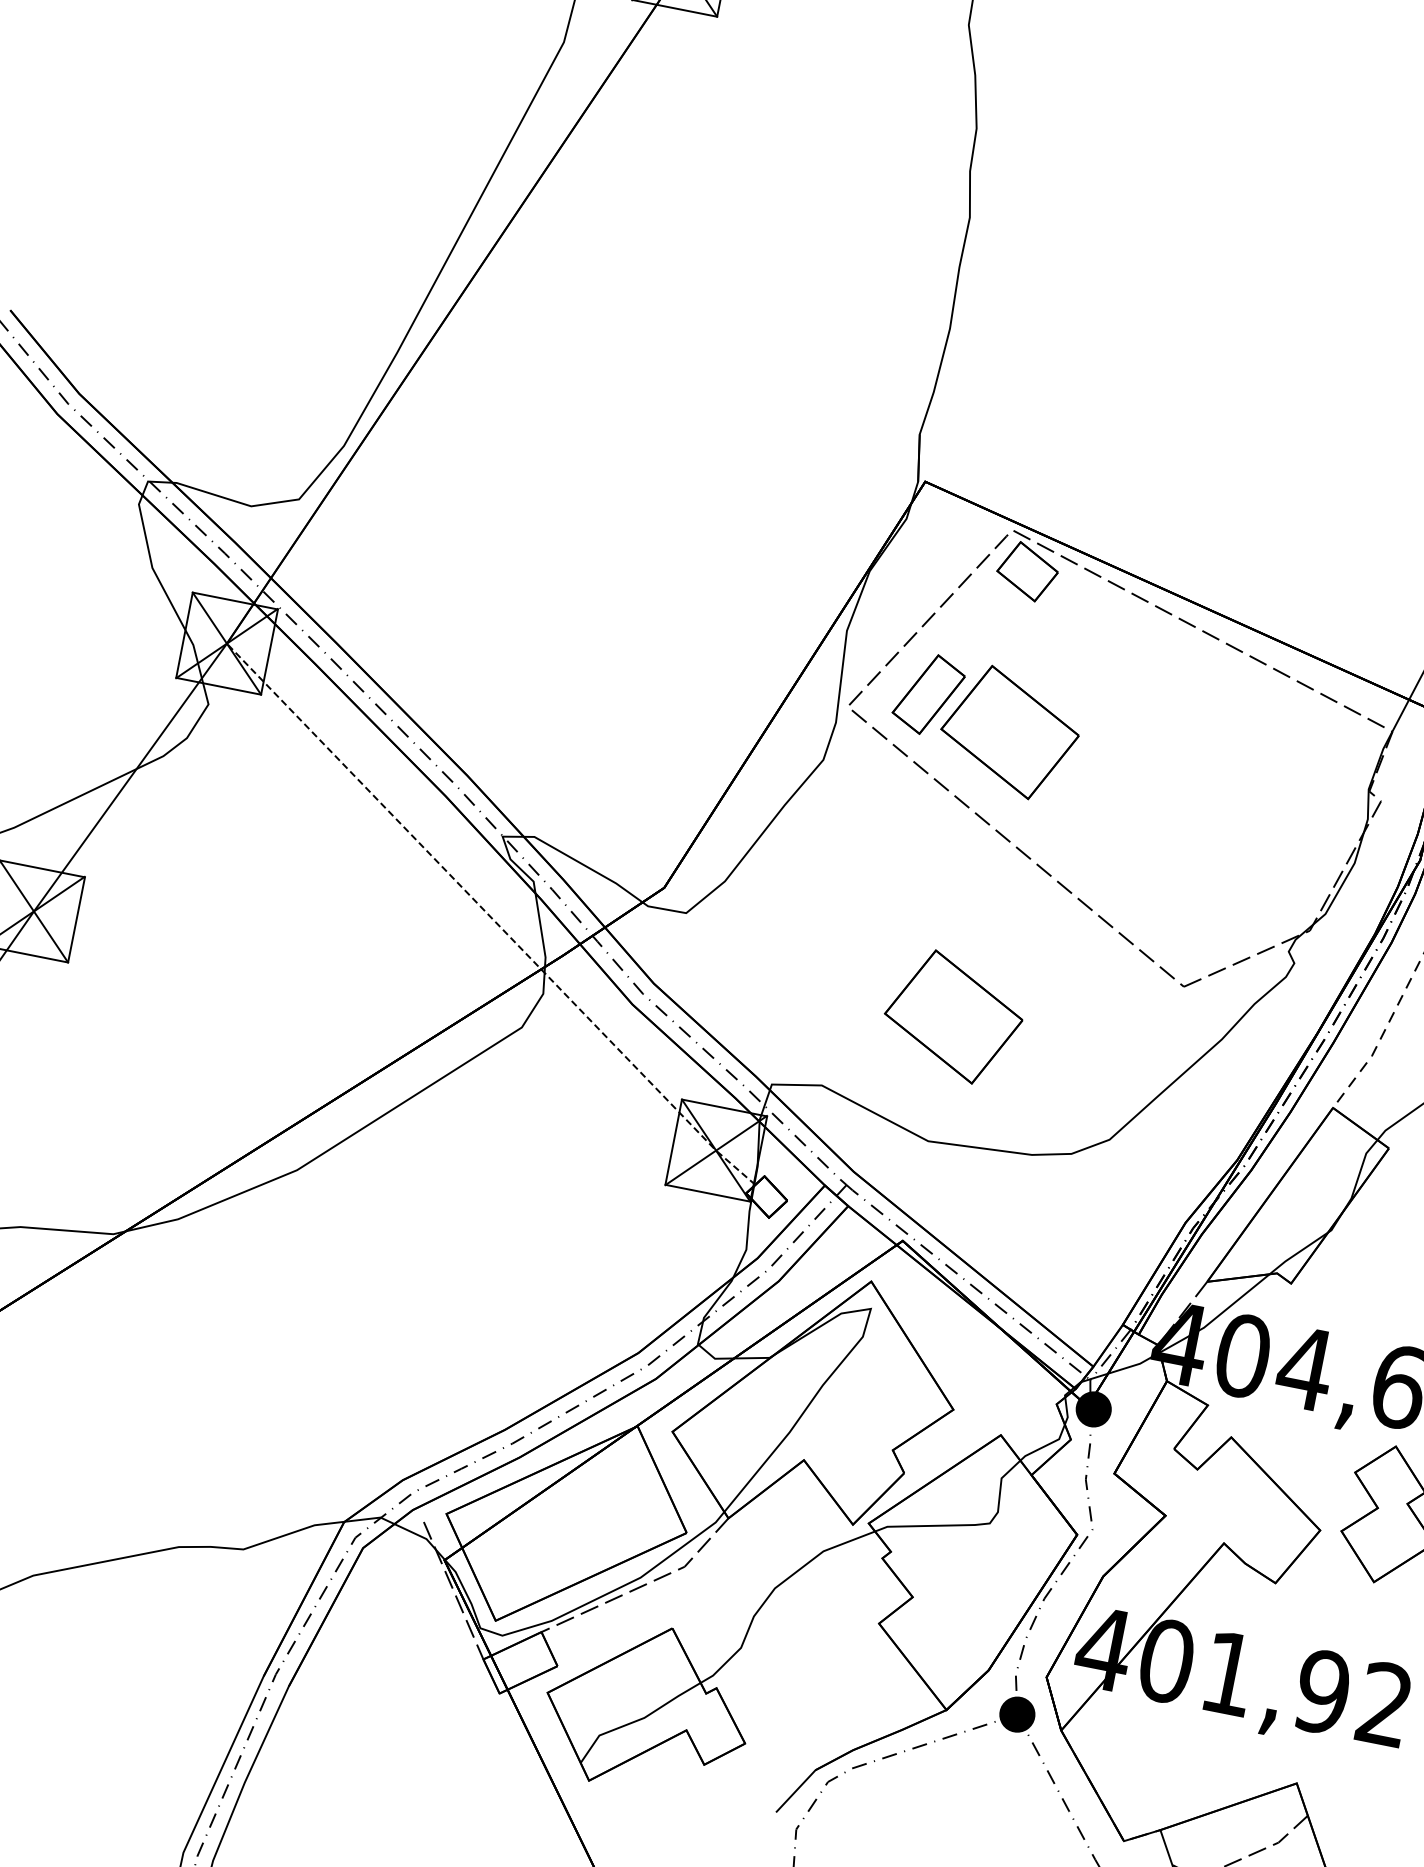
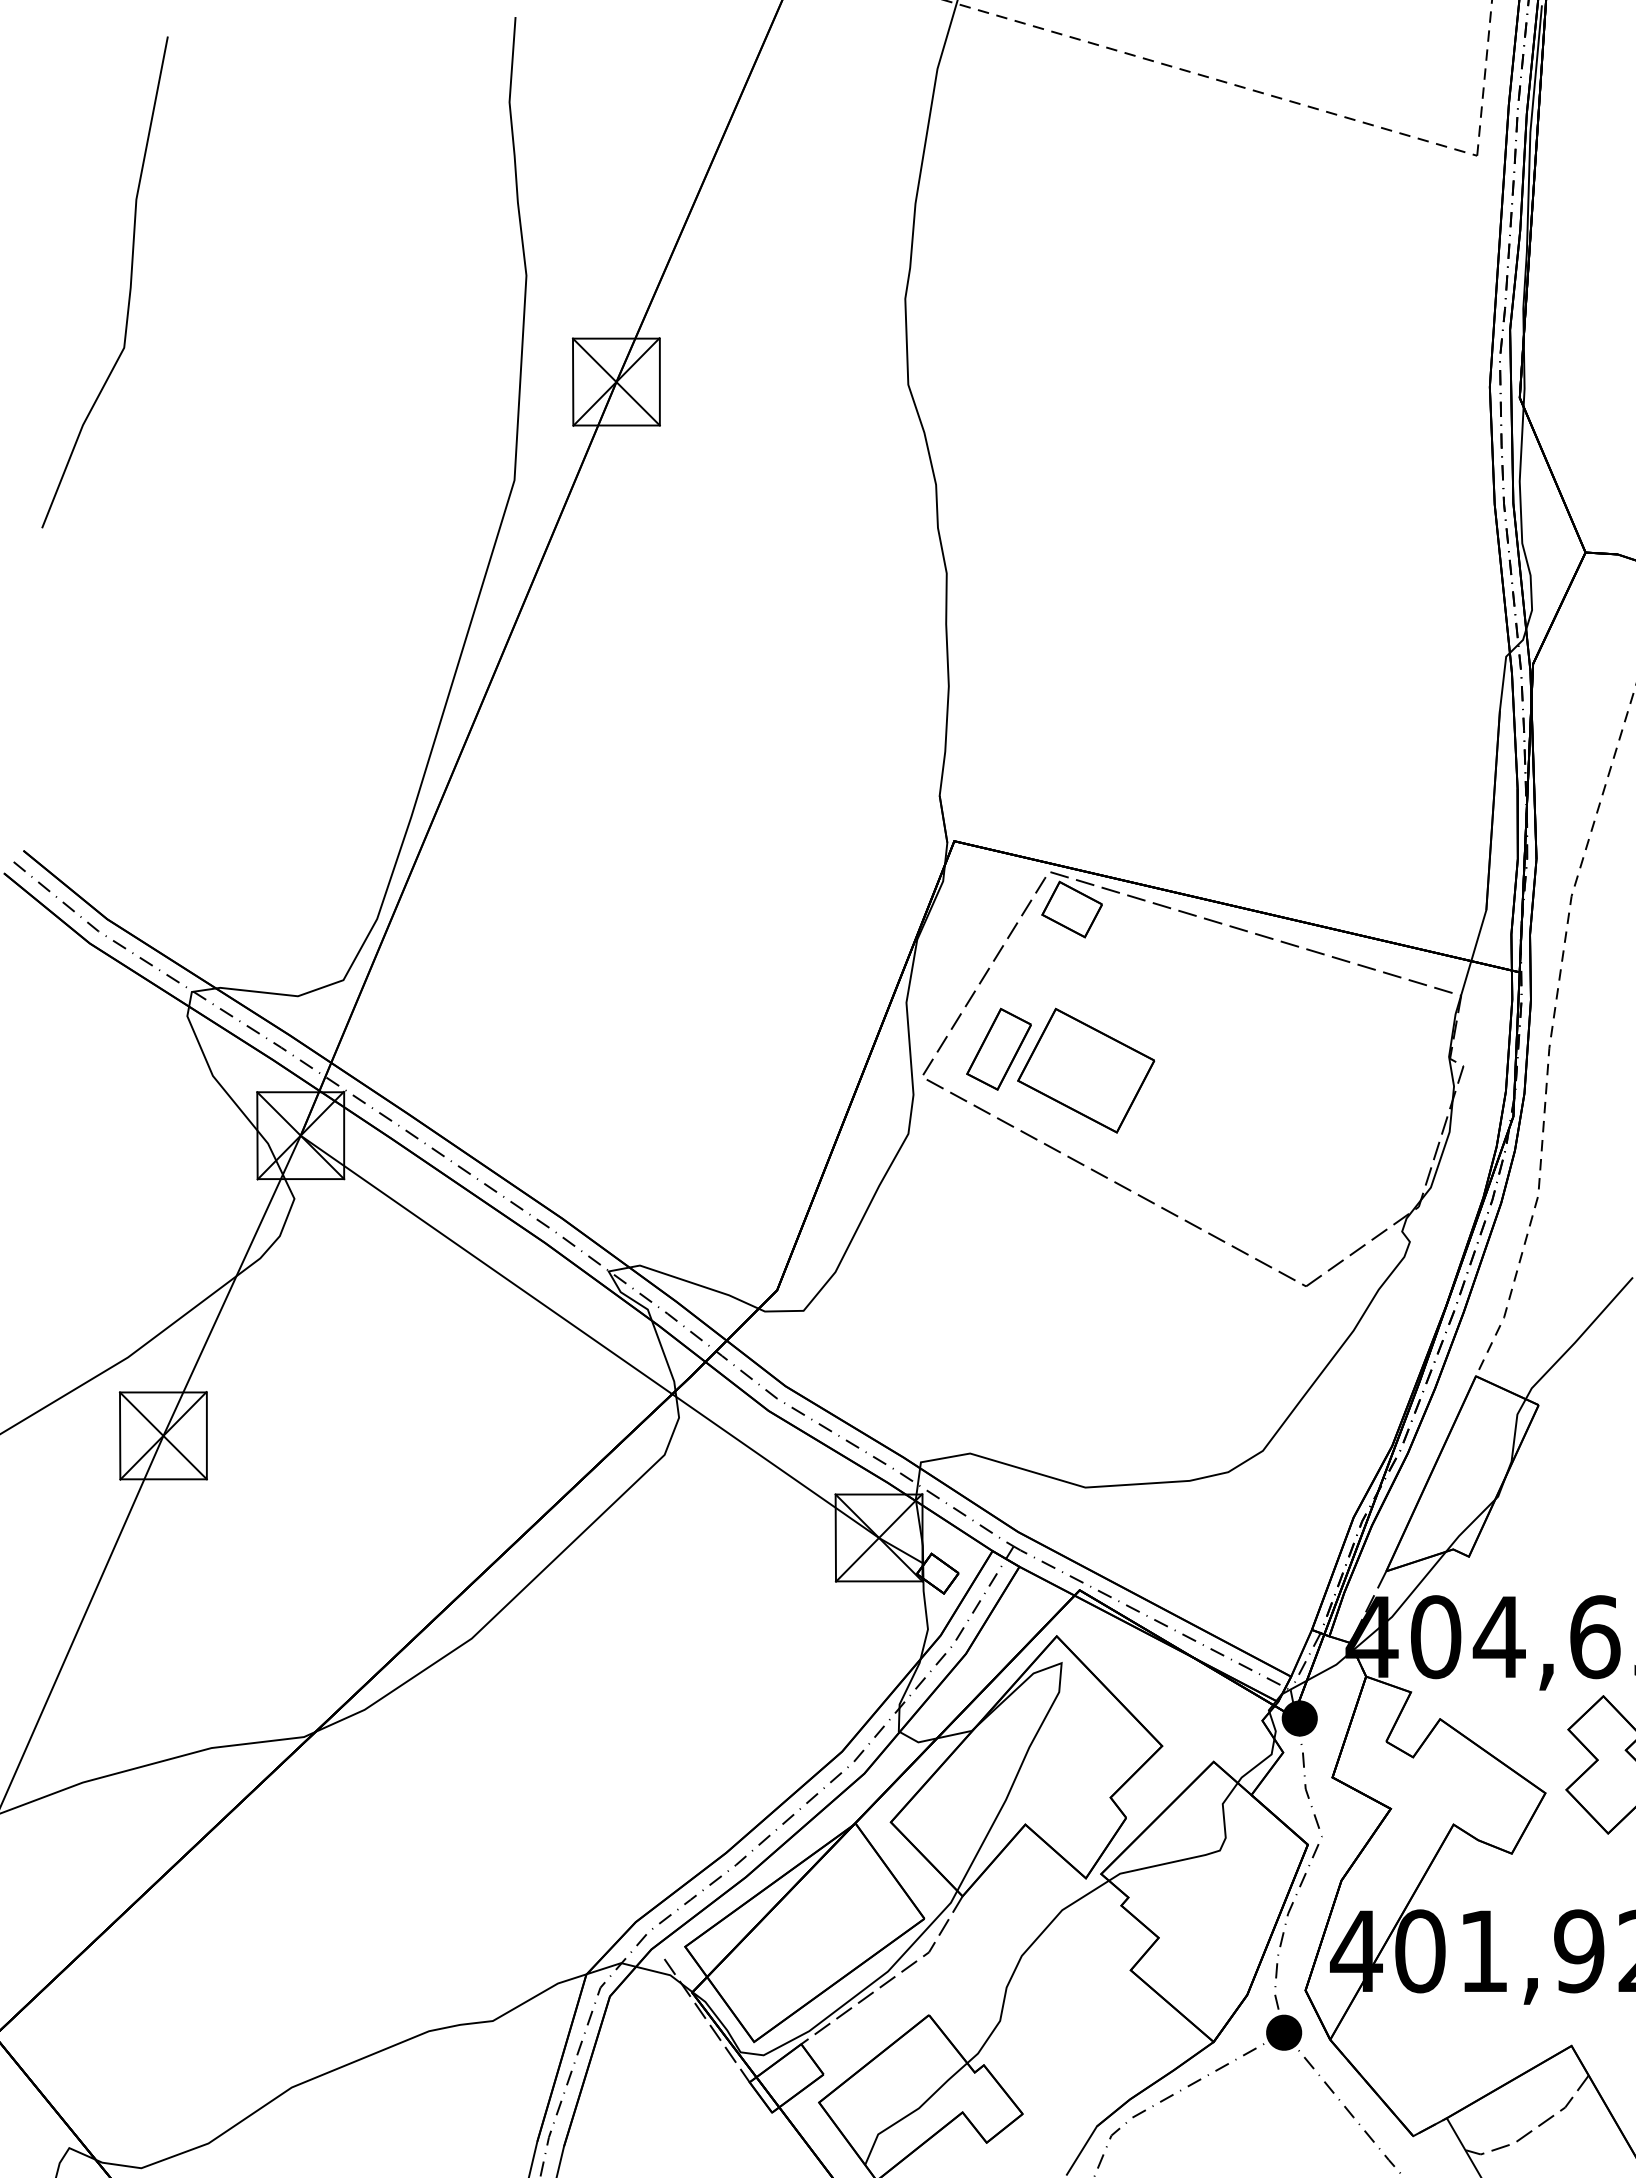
line: (489, 915) -> (611, 1351), dashed -> solid
part: (954, 1016) -> (1086, 1360), removed

